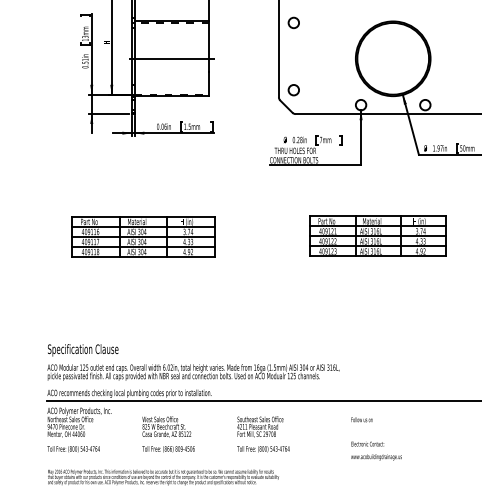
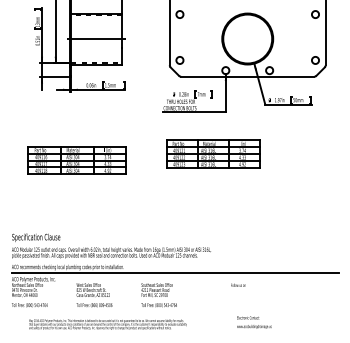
part: (378, 235) -> (213, 153), moved
text: (362, 418) -> (238, 284), moved
text: (376, 450) -> (254, 322), moved
text: (162, 477) -> (107, 324), moved

